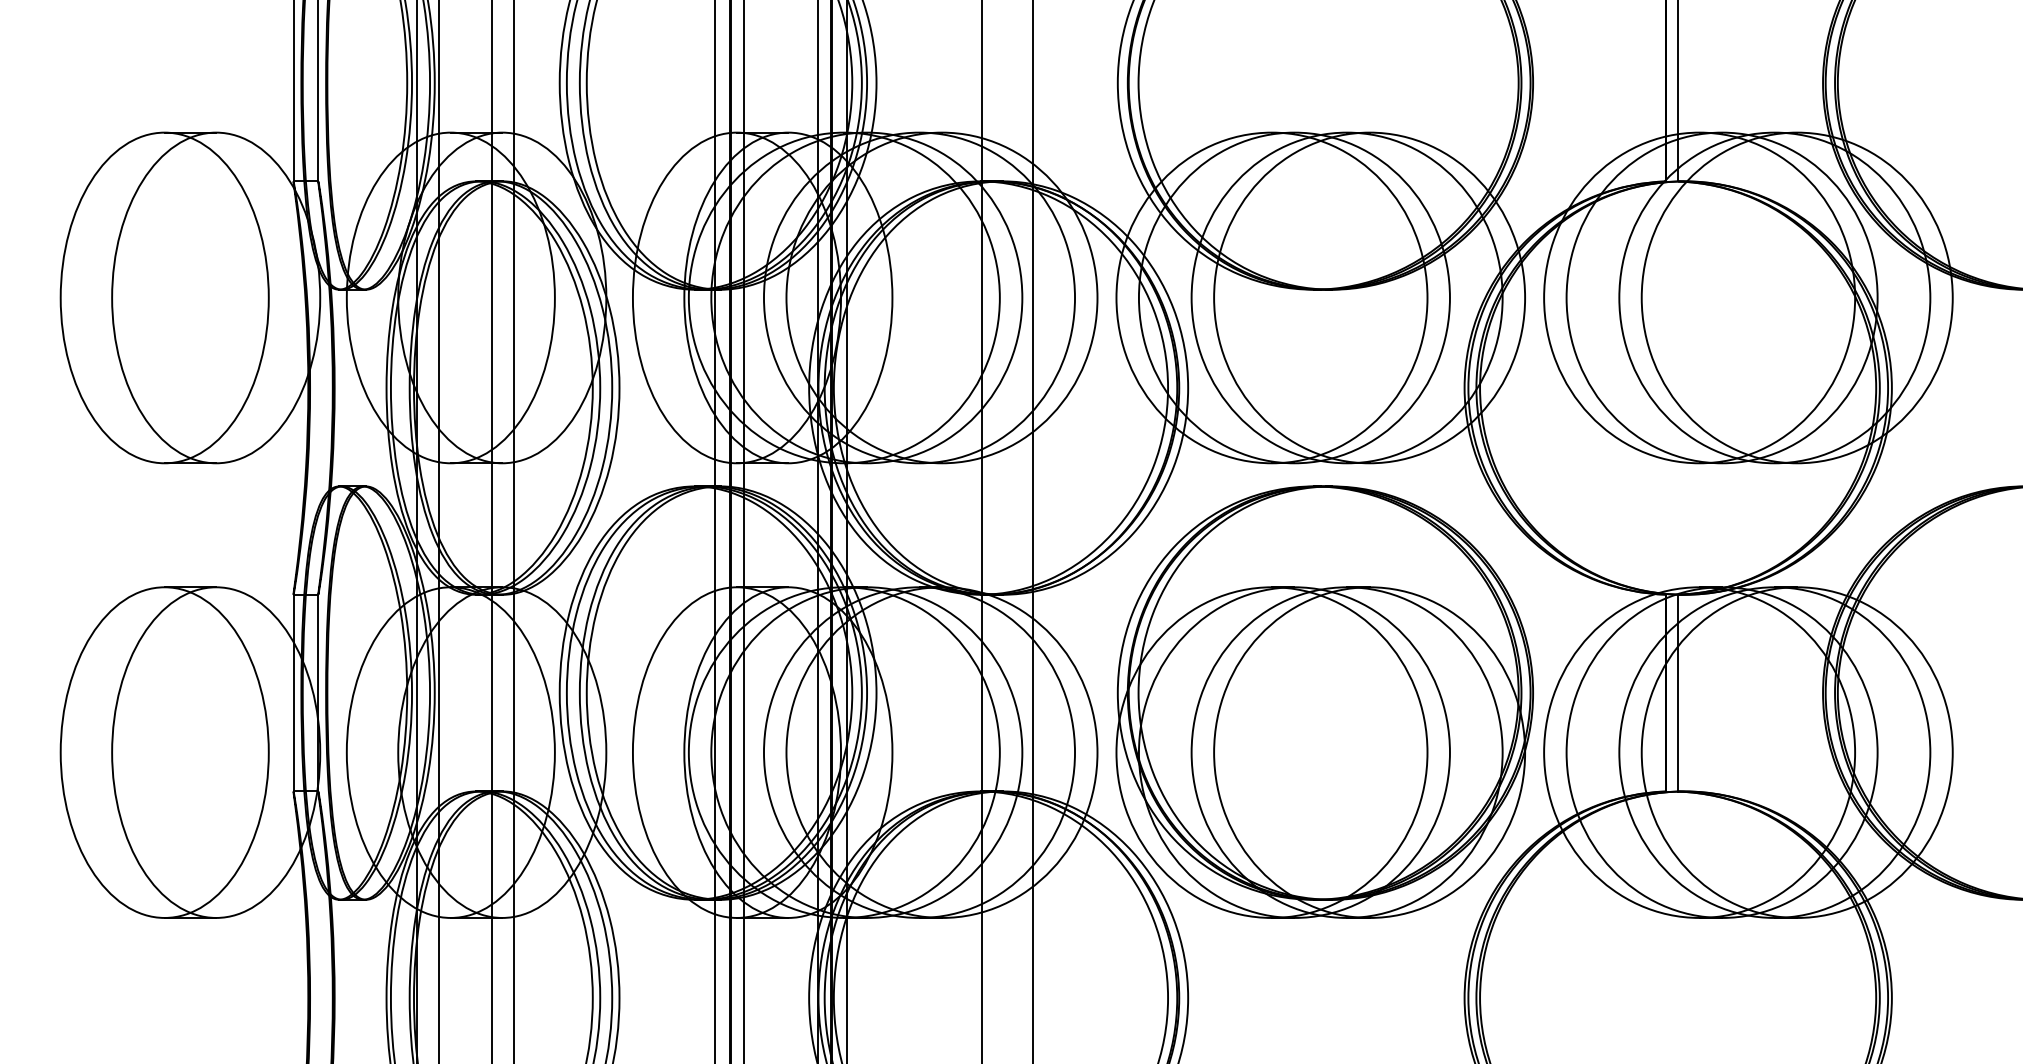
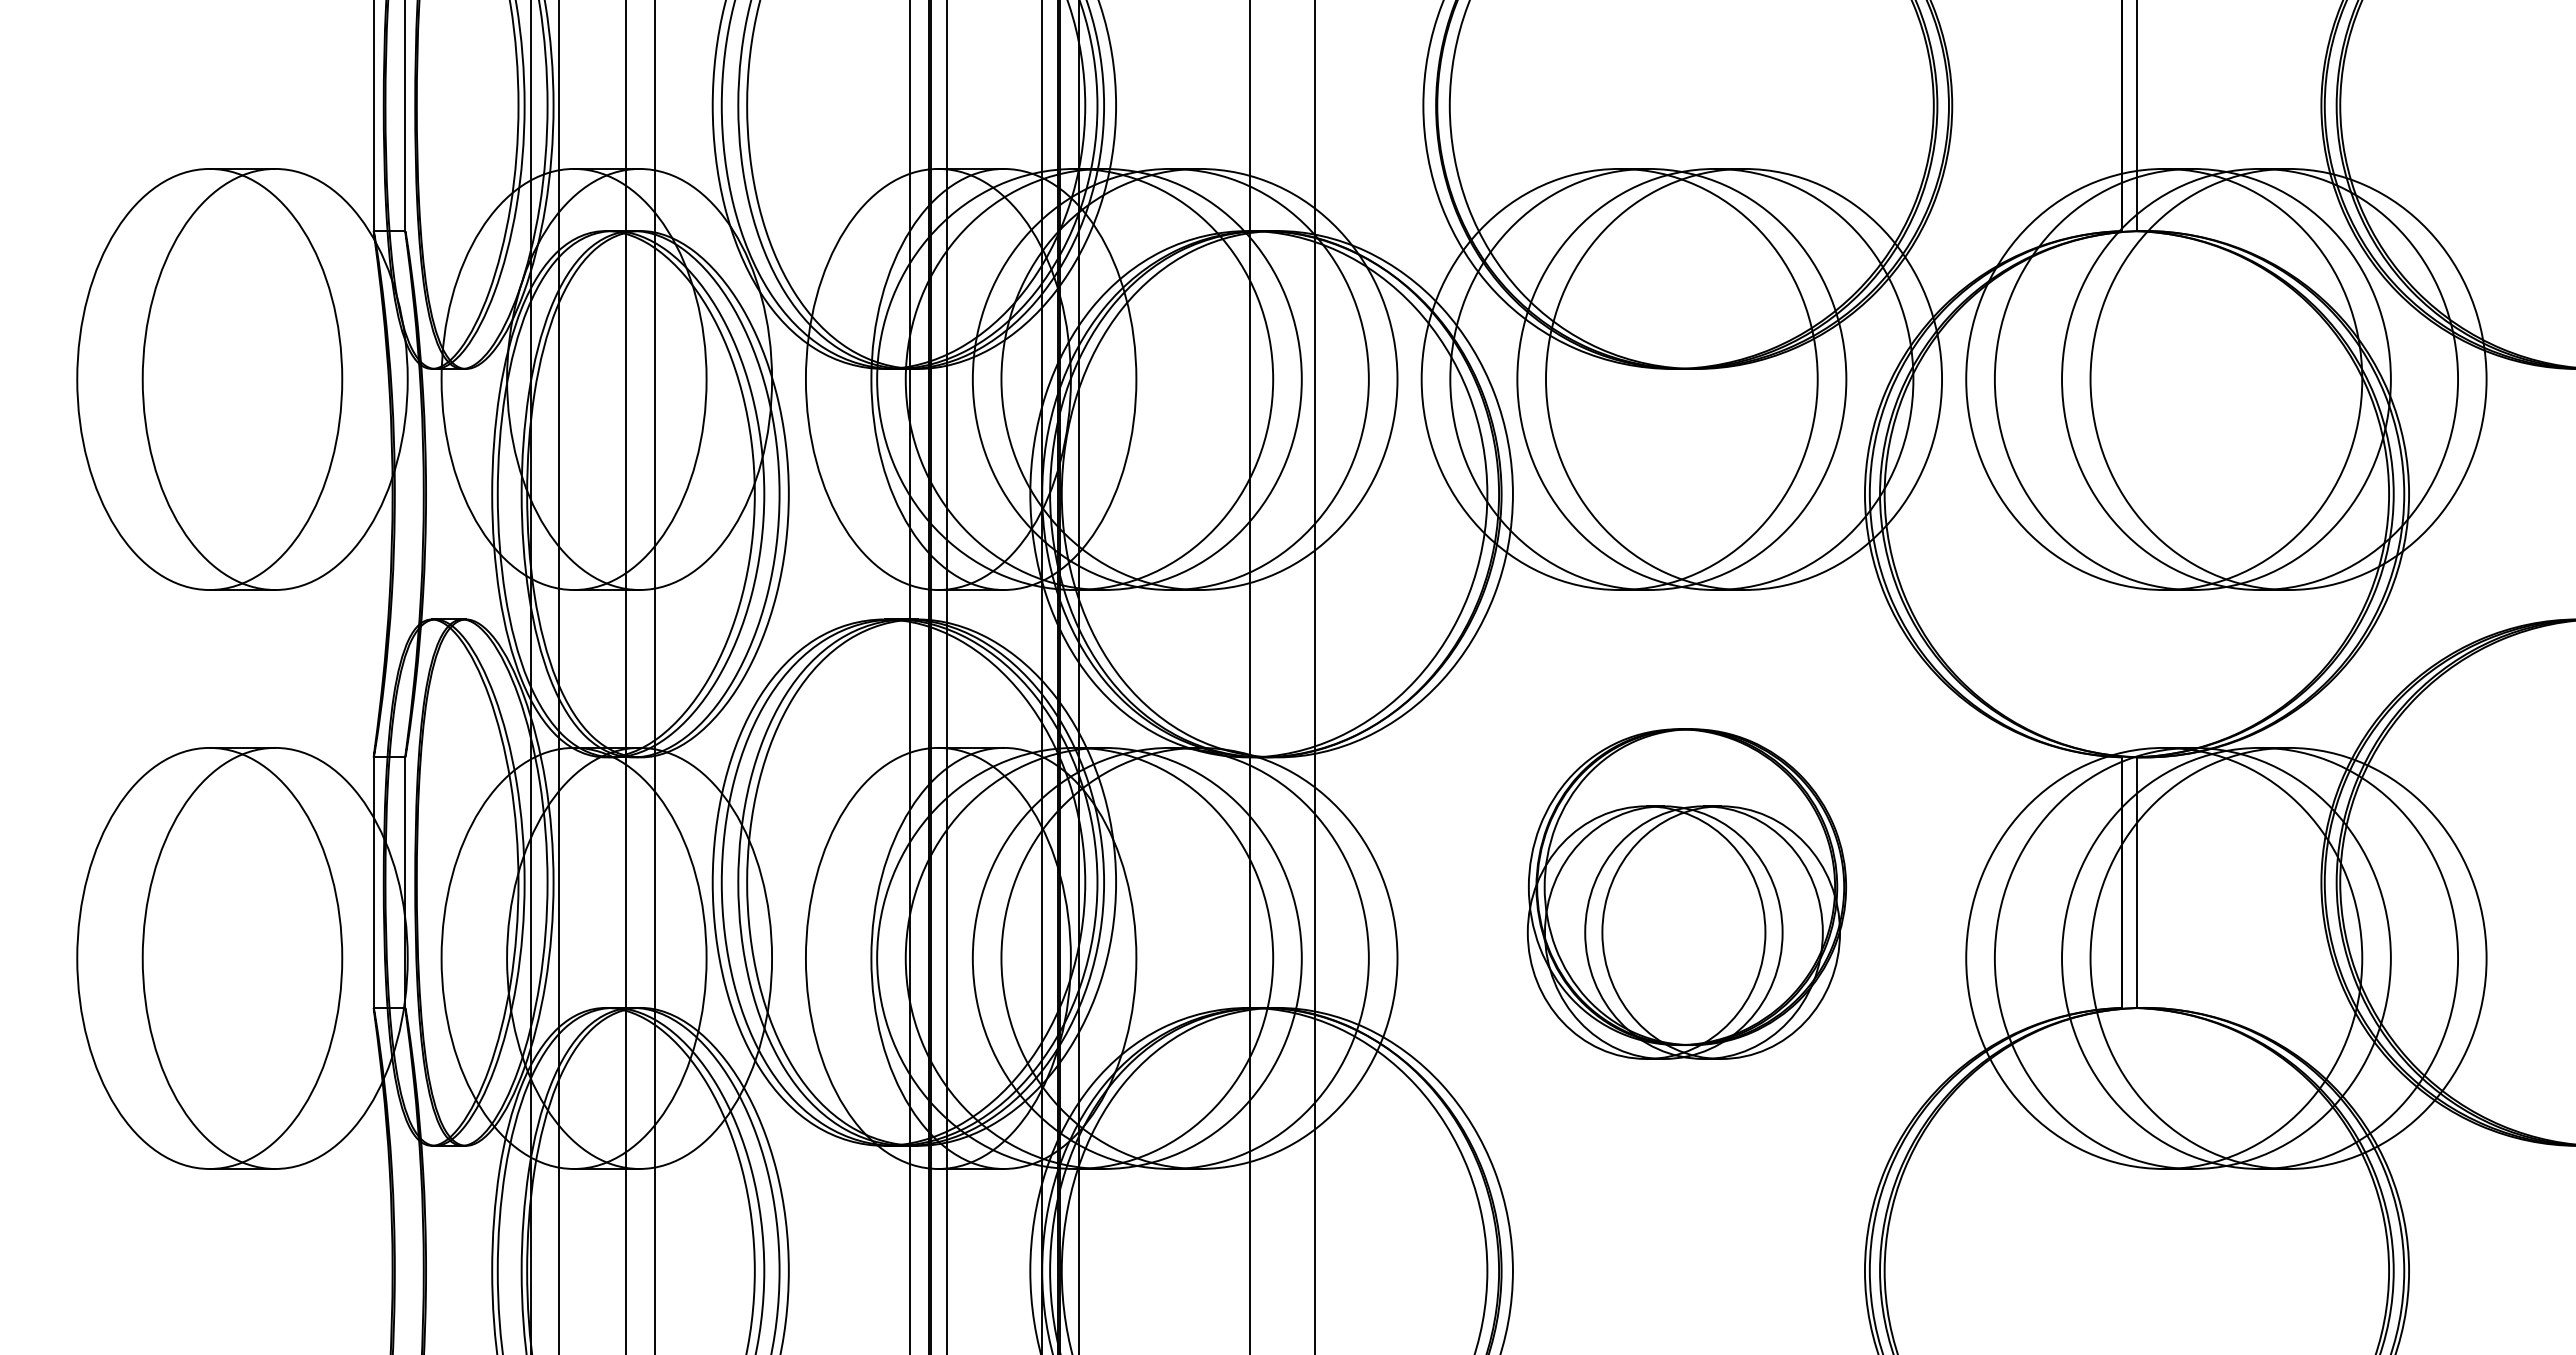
part: (1324, 701) -> (1686, 893), size x0.6

